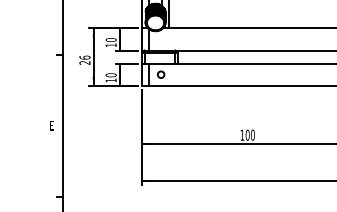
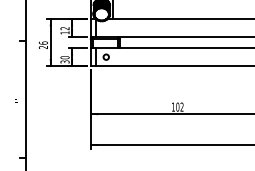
text: (110, 40) -> (64, 28), 10 -> 12
text: (110, 80) -> (64, 61), 10 -> 30
text: (252, 134) -> (181, 106), 100 -> 102

